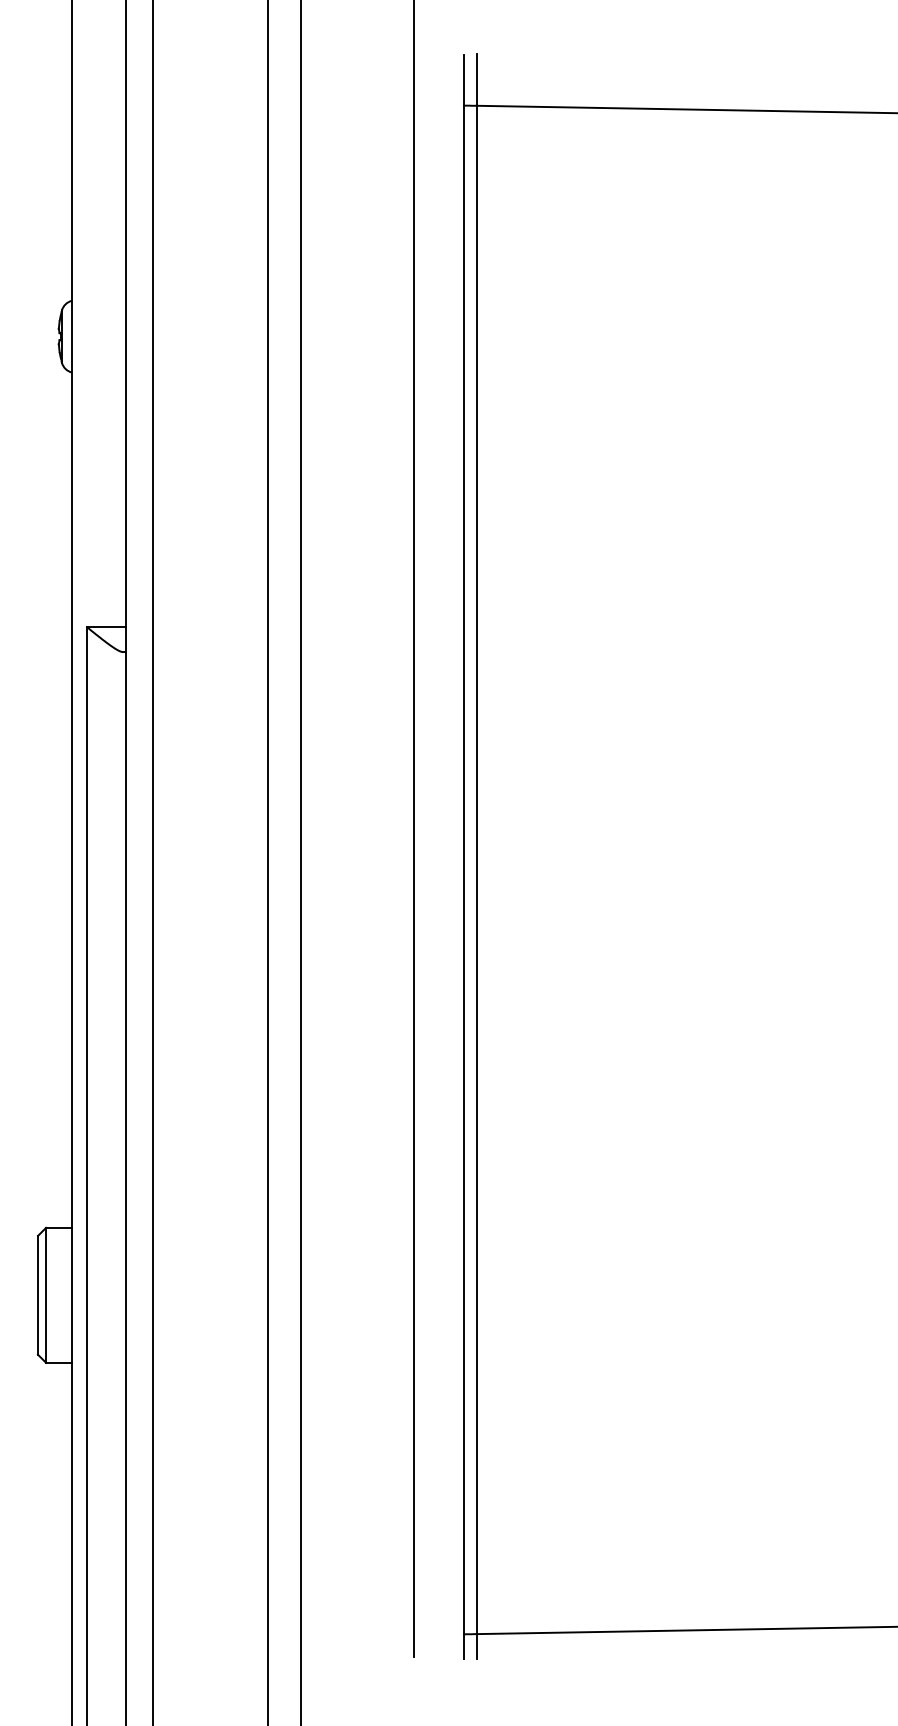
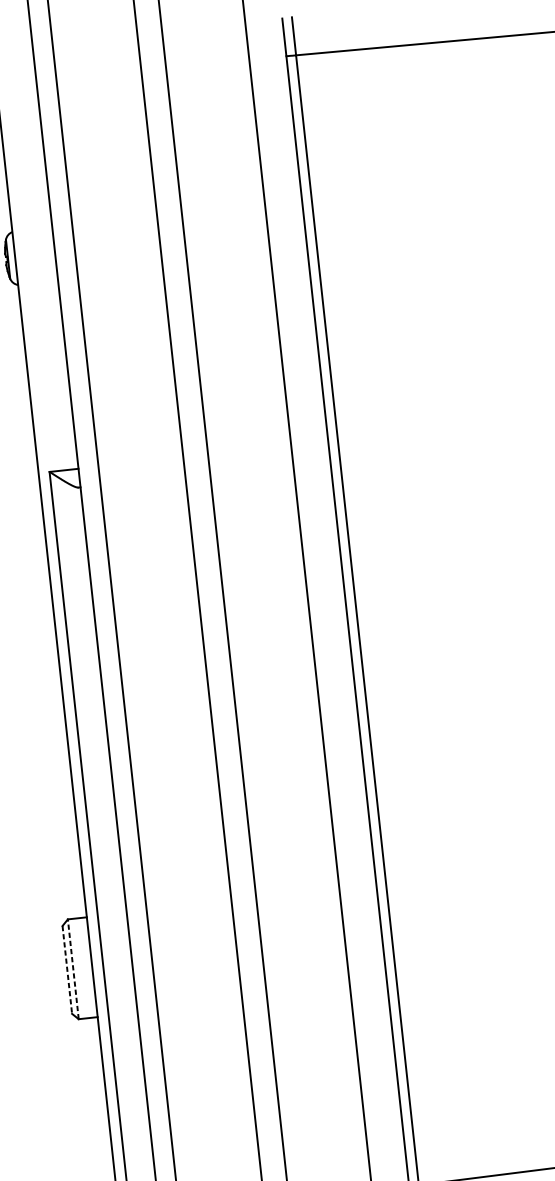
line: (38, 1295) -> (67, 970), solid -> dashed
line: (46, 1295) -> (73, 969), solid -> dashed

